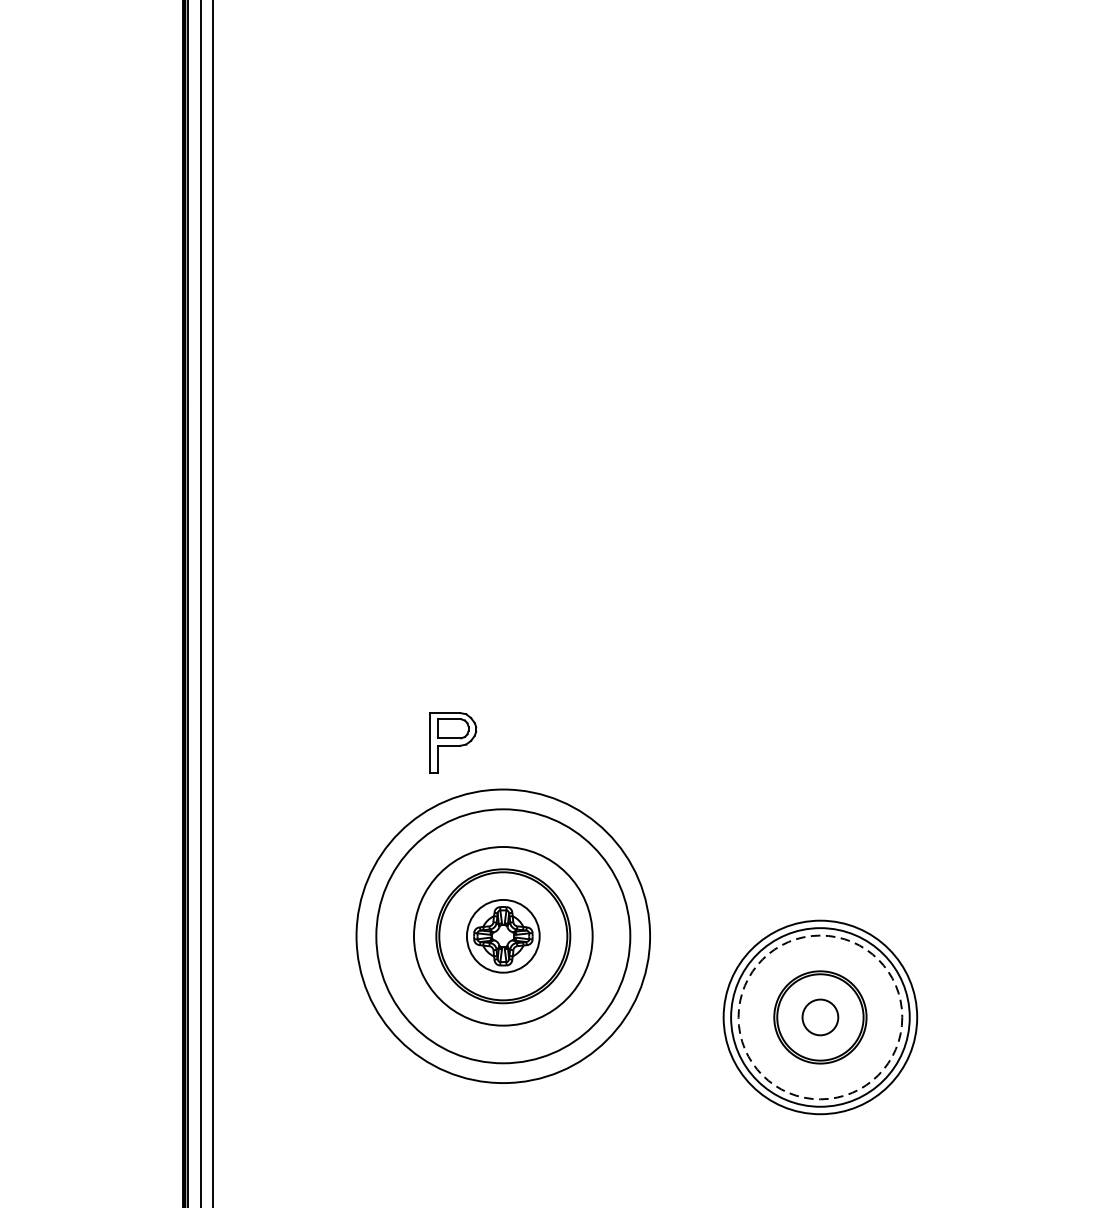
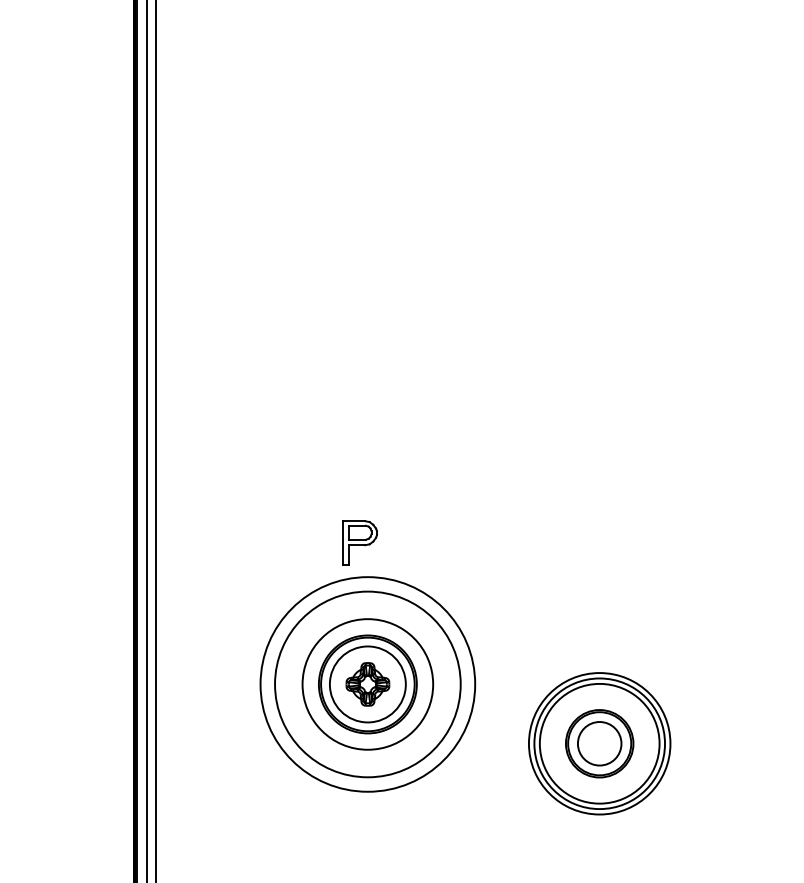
part: (452, 742) -> (359, 542), moved
circle: (502, 936) -> (367, 684), size x1.43
circle: (820, 1017) -> (599, 743), dashed -> solid
circle: (820, 1017) -> (599, 743), size x1.67

